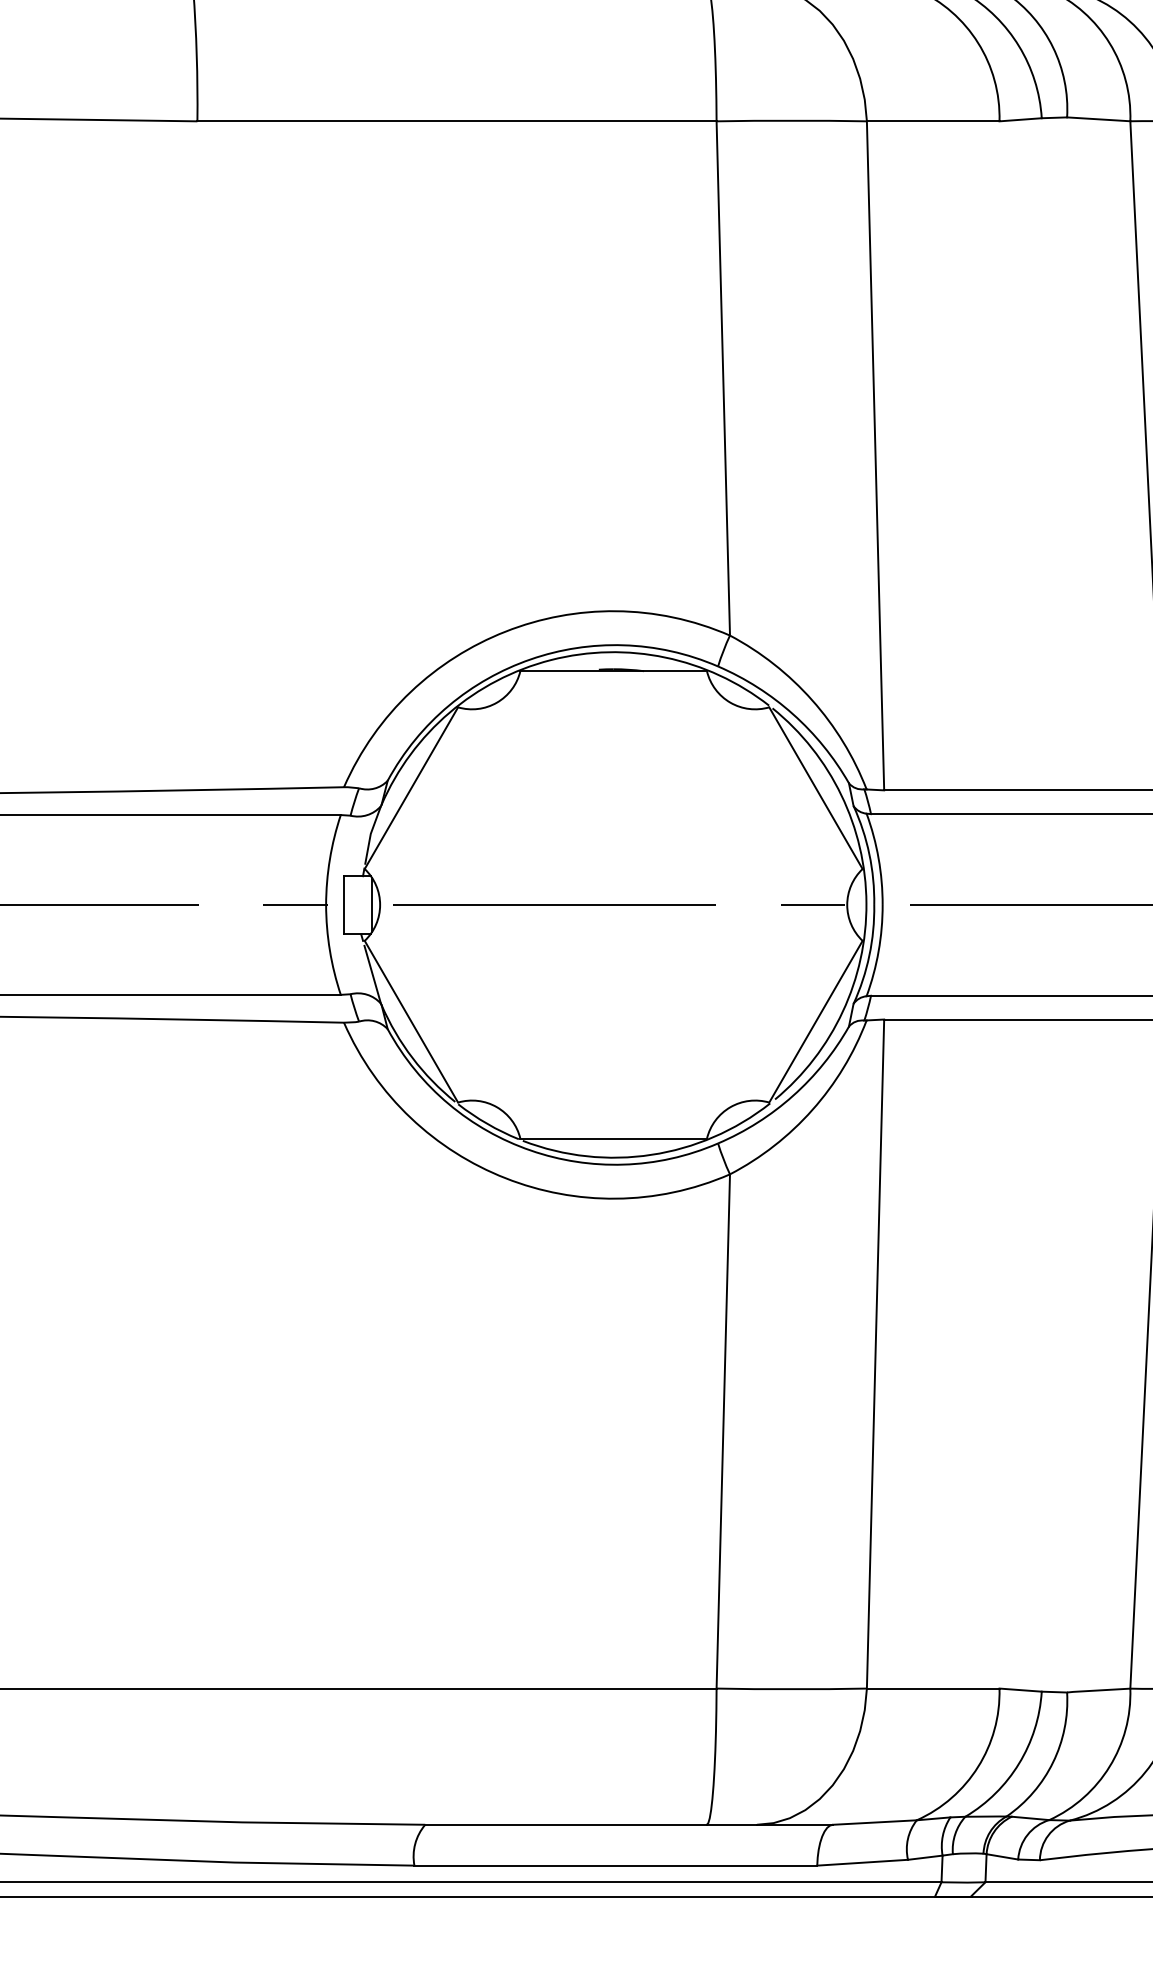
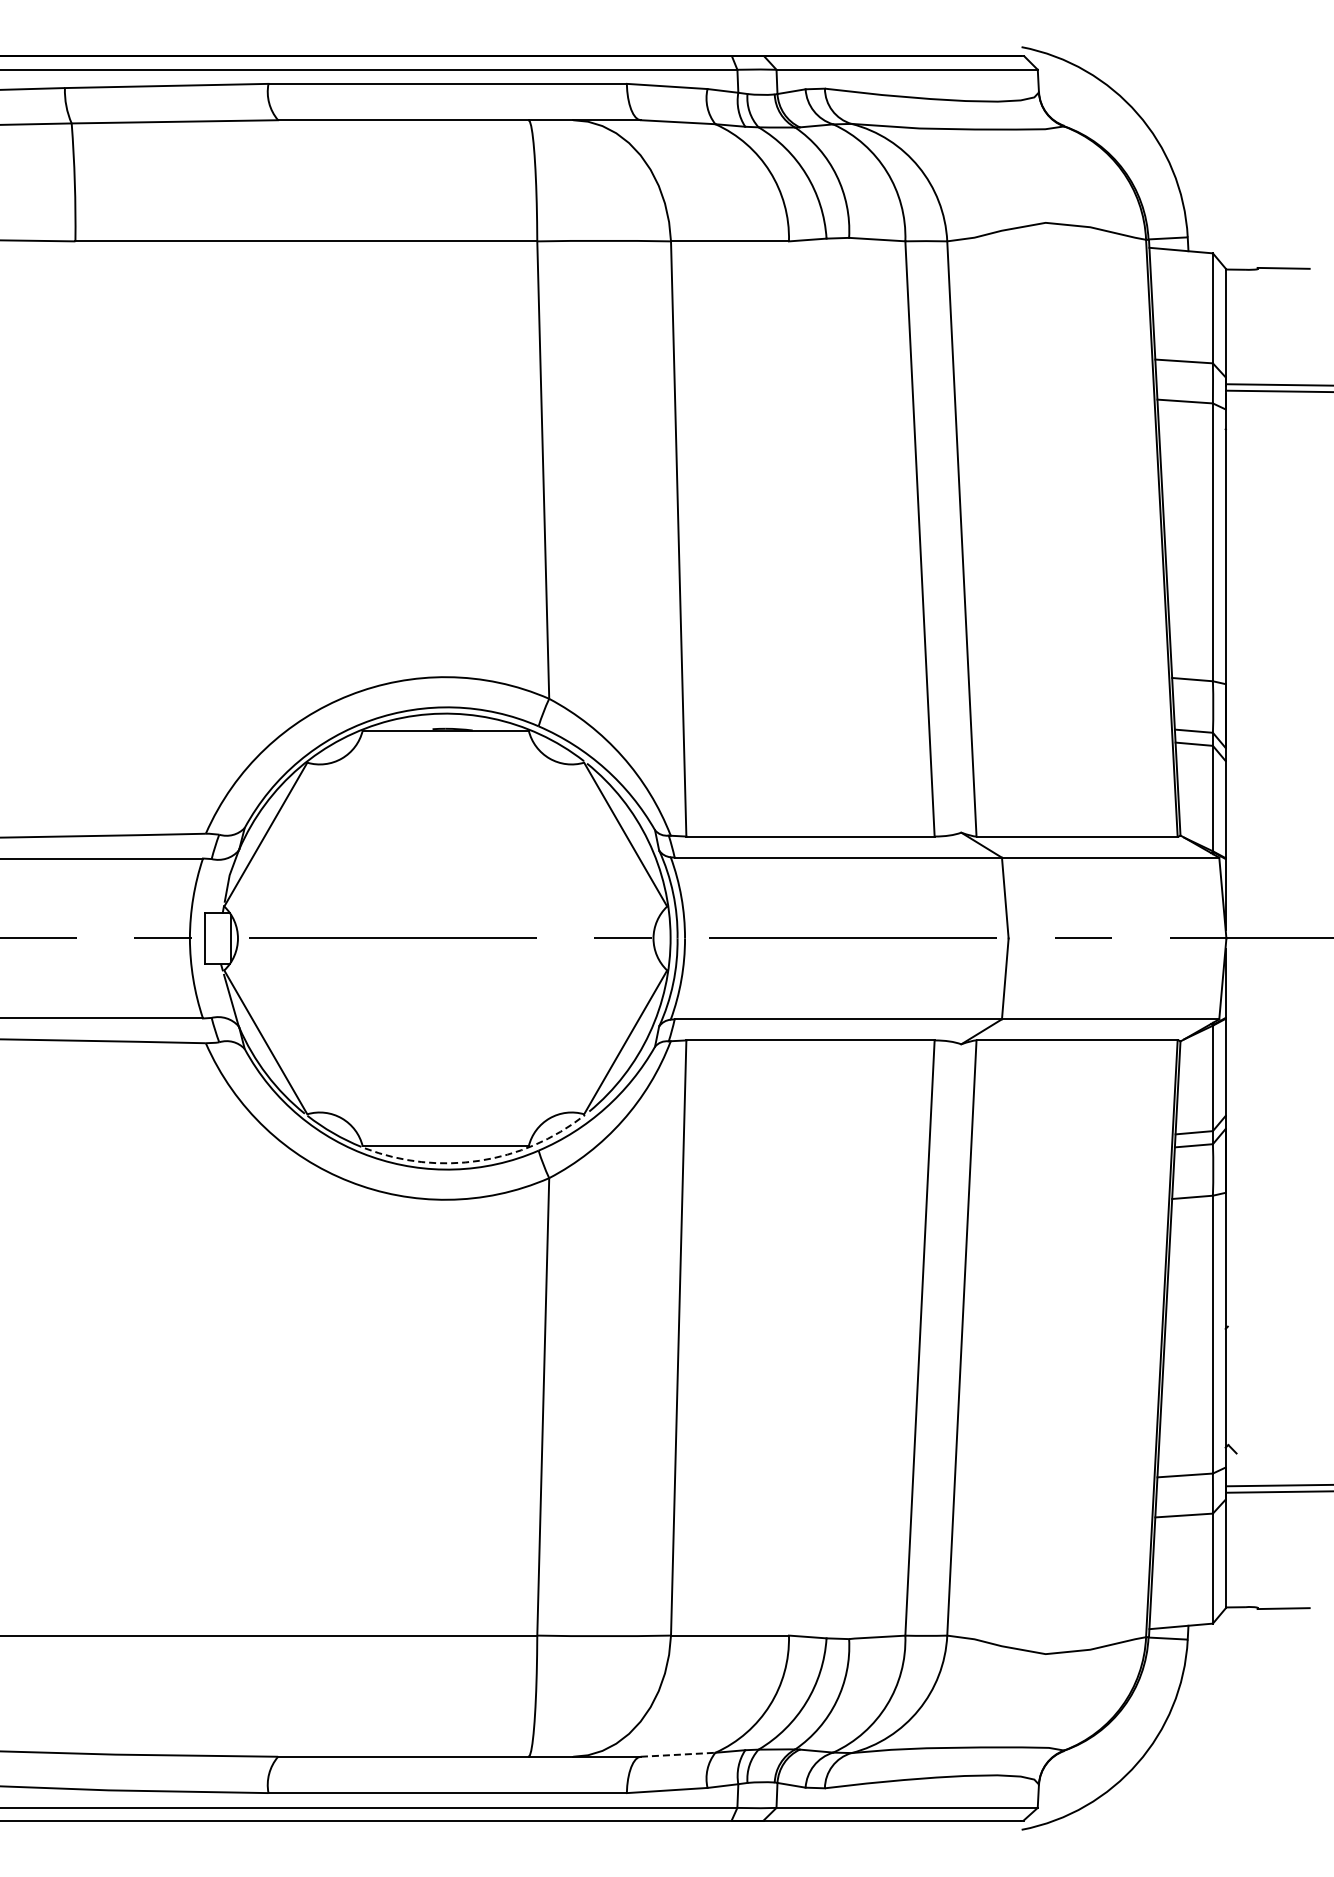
arc: (651, 1154) -> (479, 1160), solid -> dashed
line: (875, 1822) -> (678, 1754), solid -> dashed

